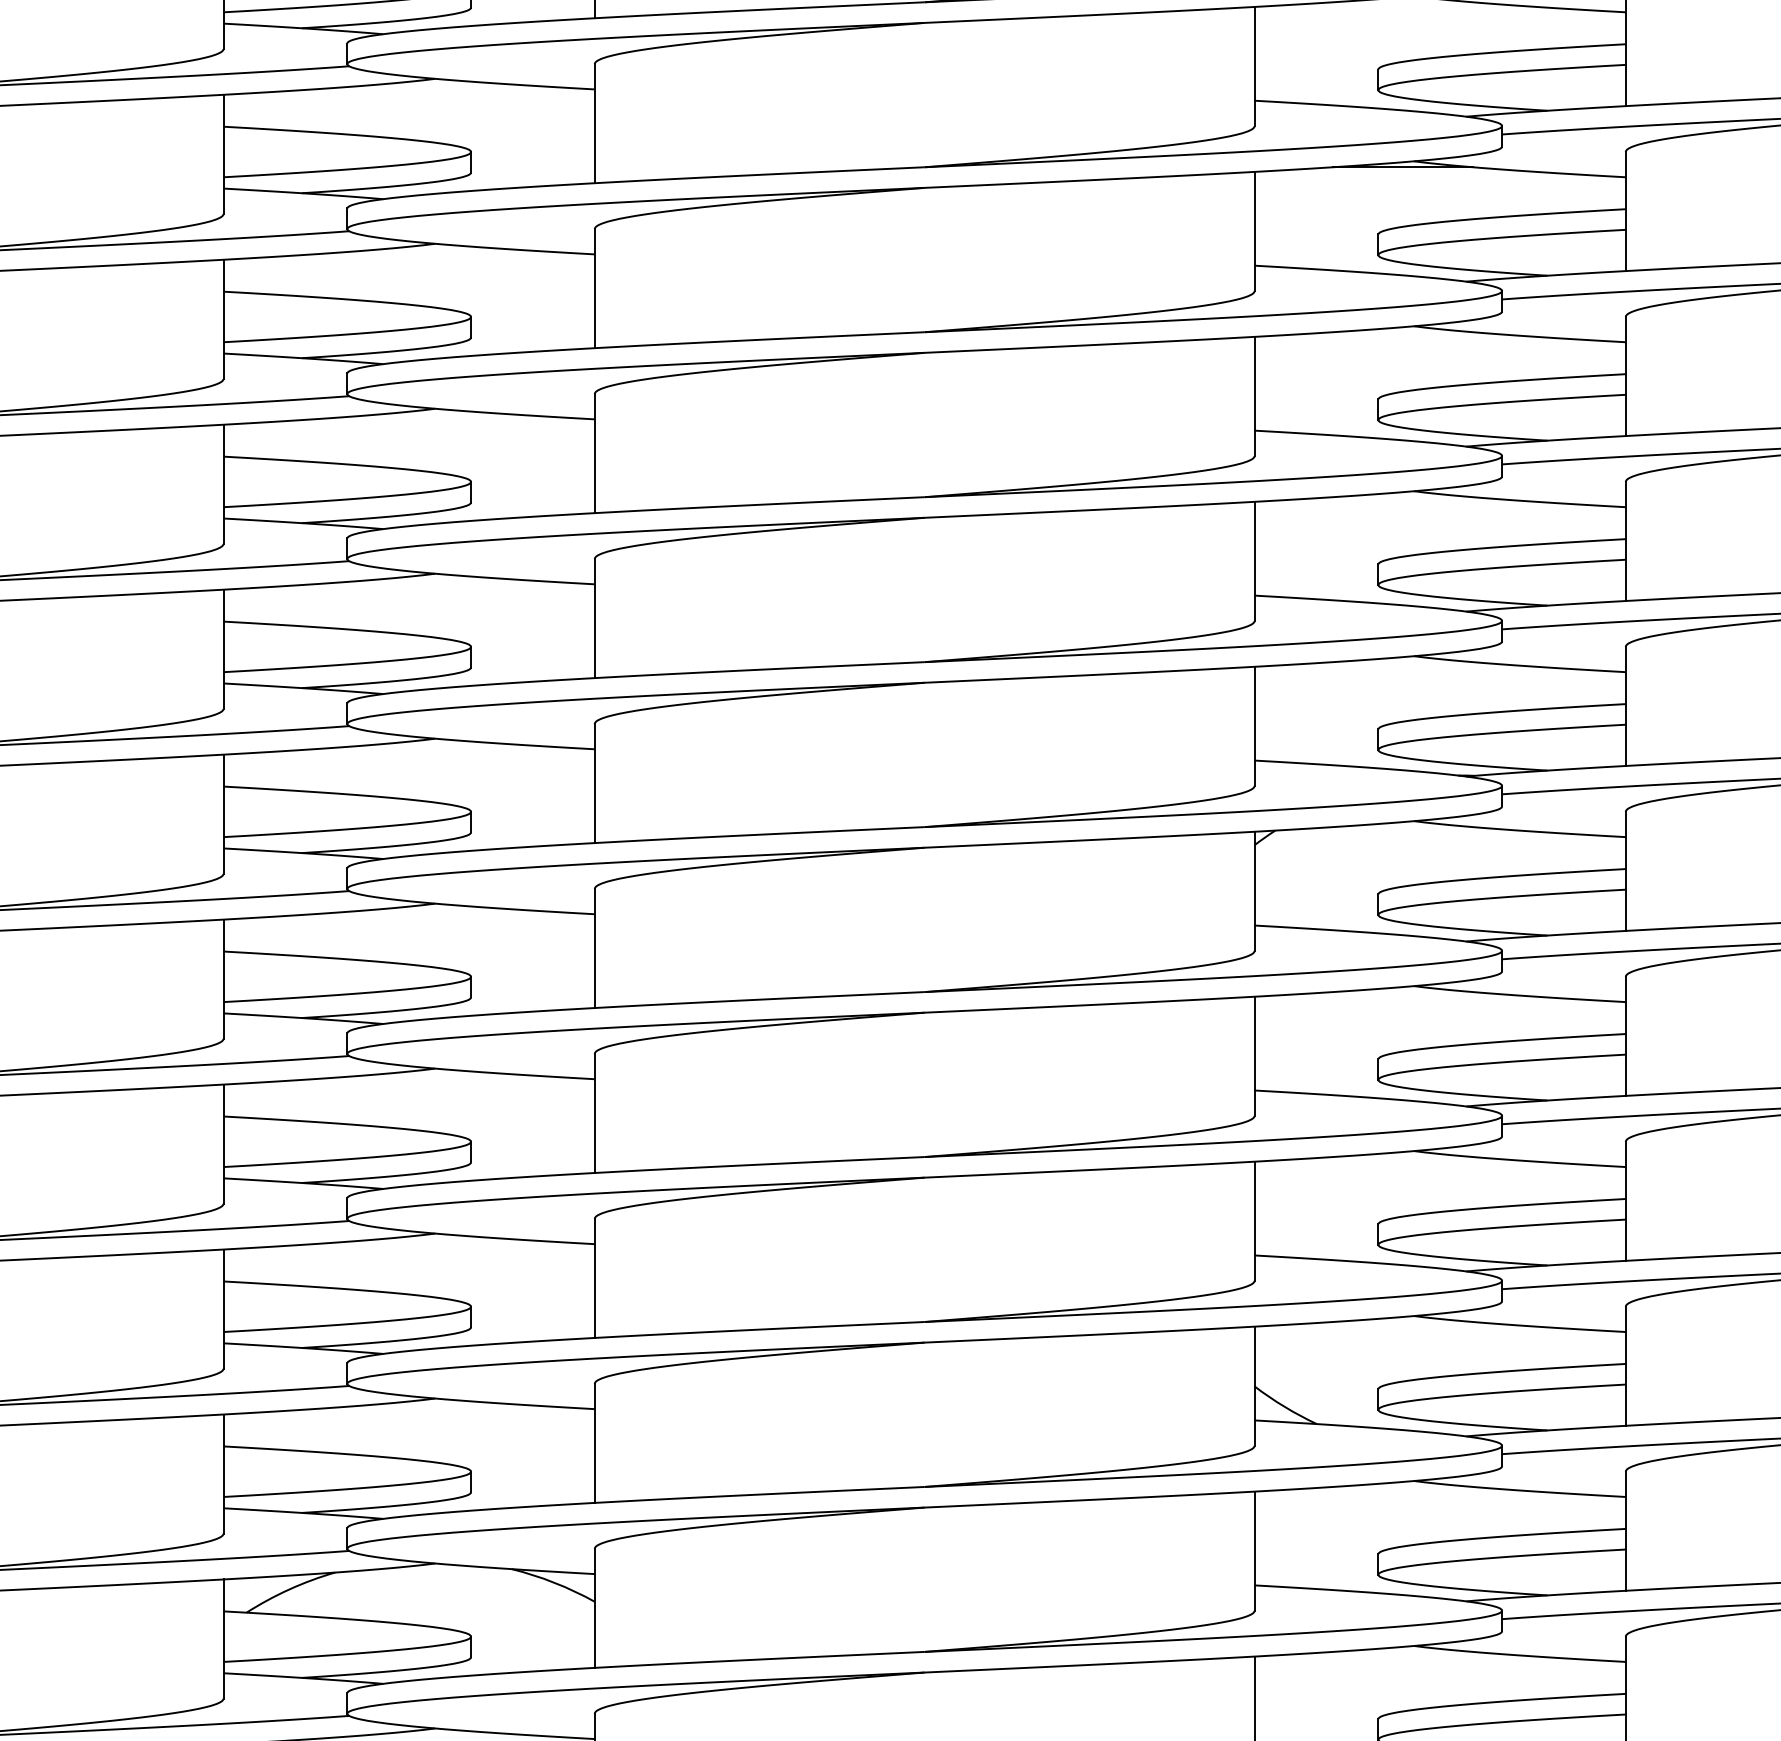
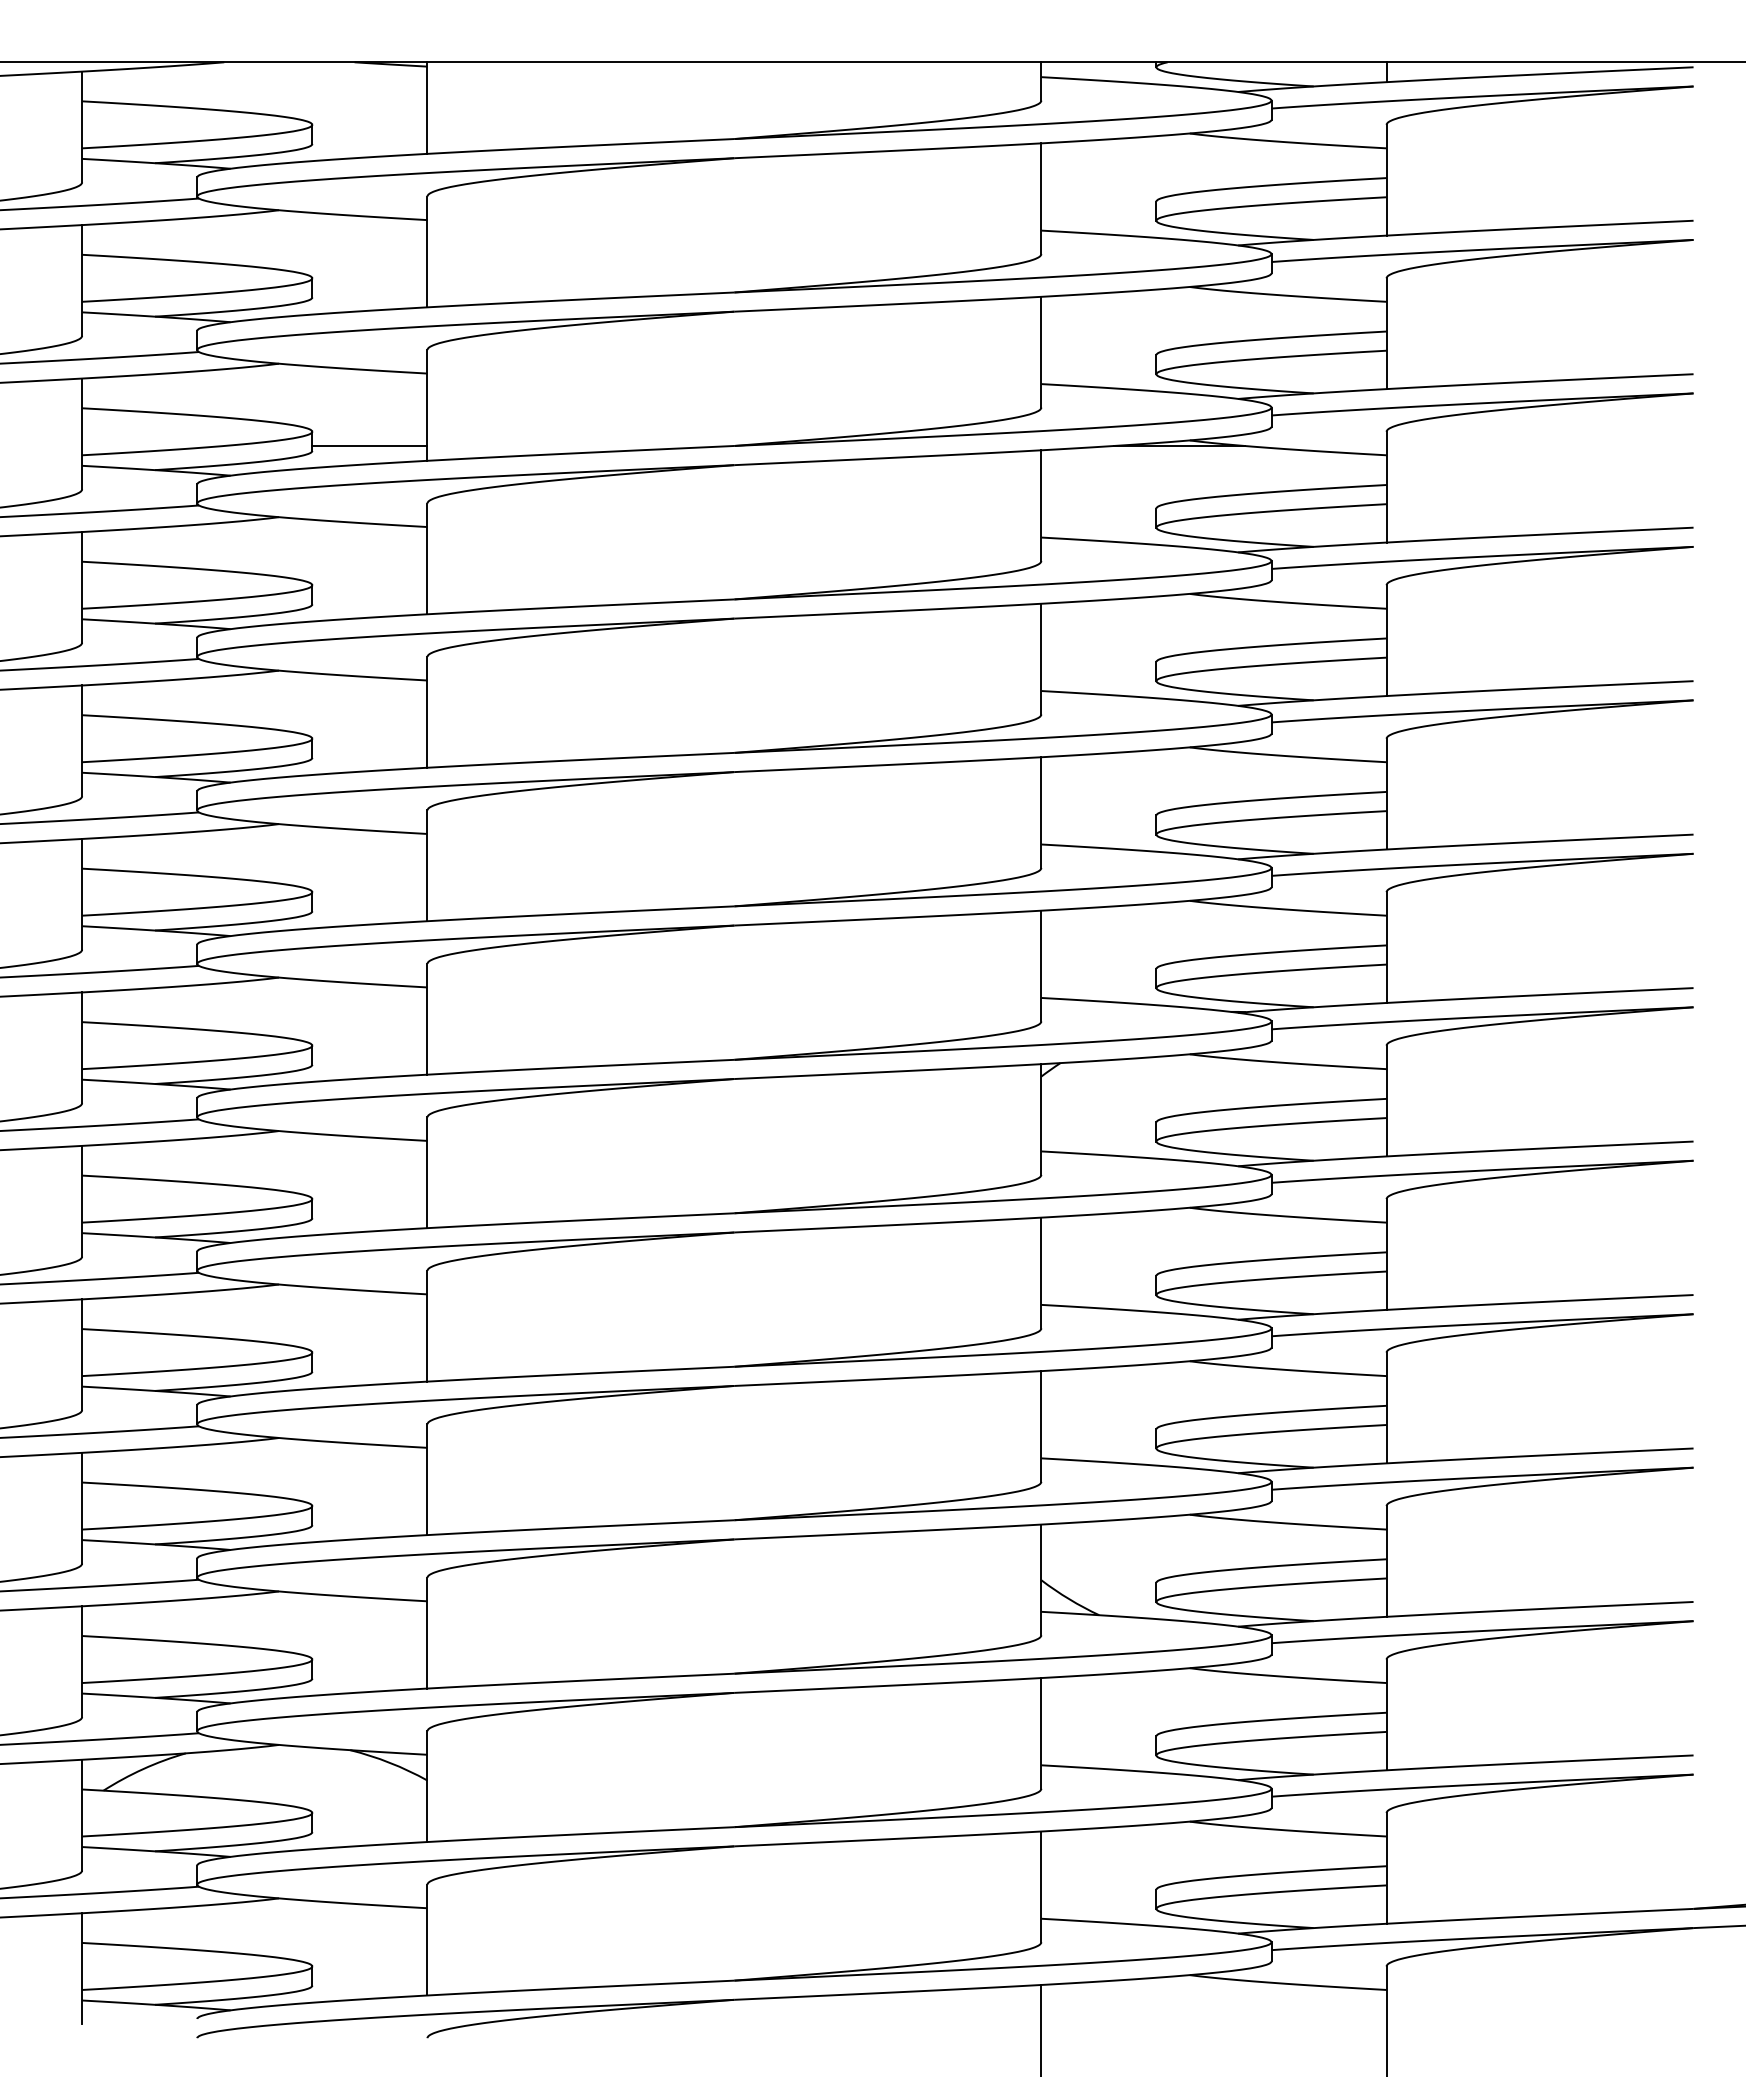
line: (532, 166) -> (369, 445), added

